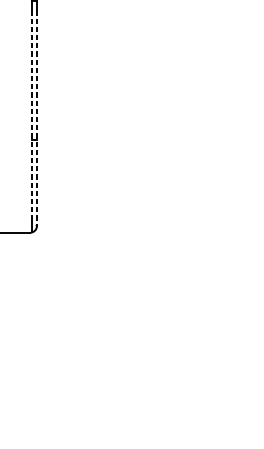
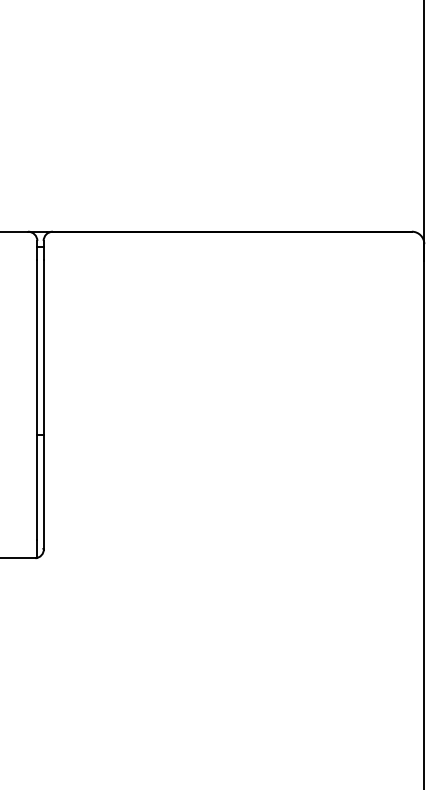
line: (32, 114) -> (37, 399), dashed -> solid
line: (36, 118) -> (43, 404), dashed -> solid

